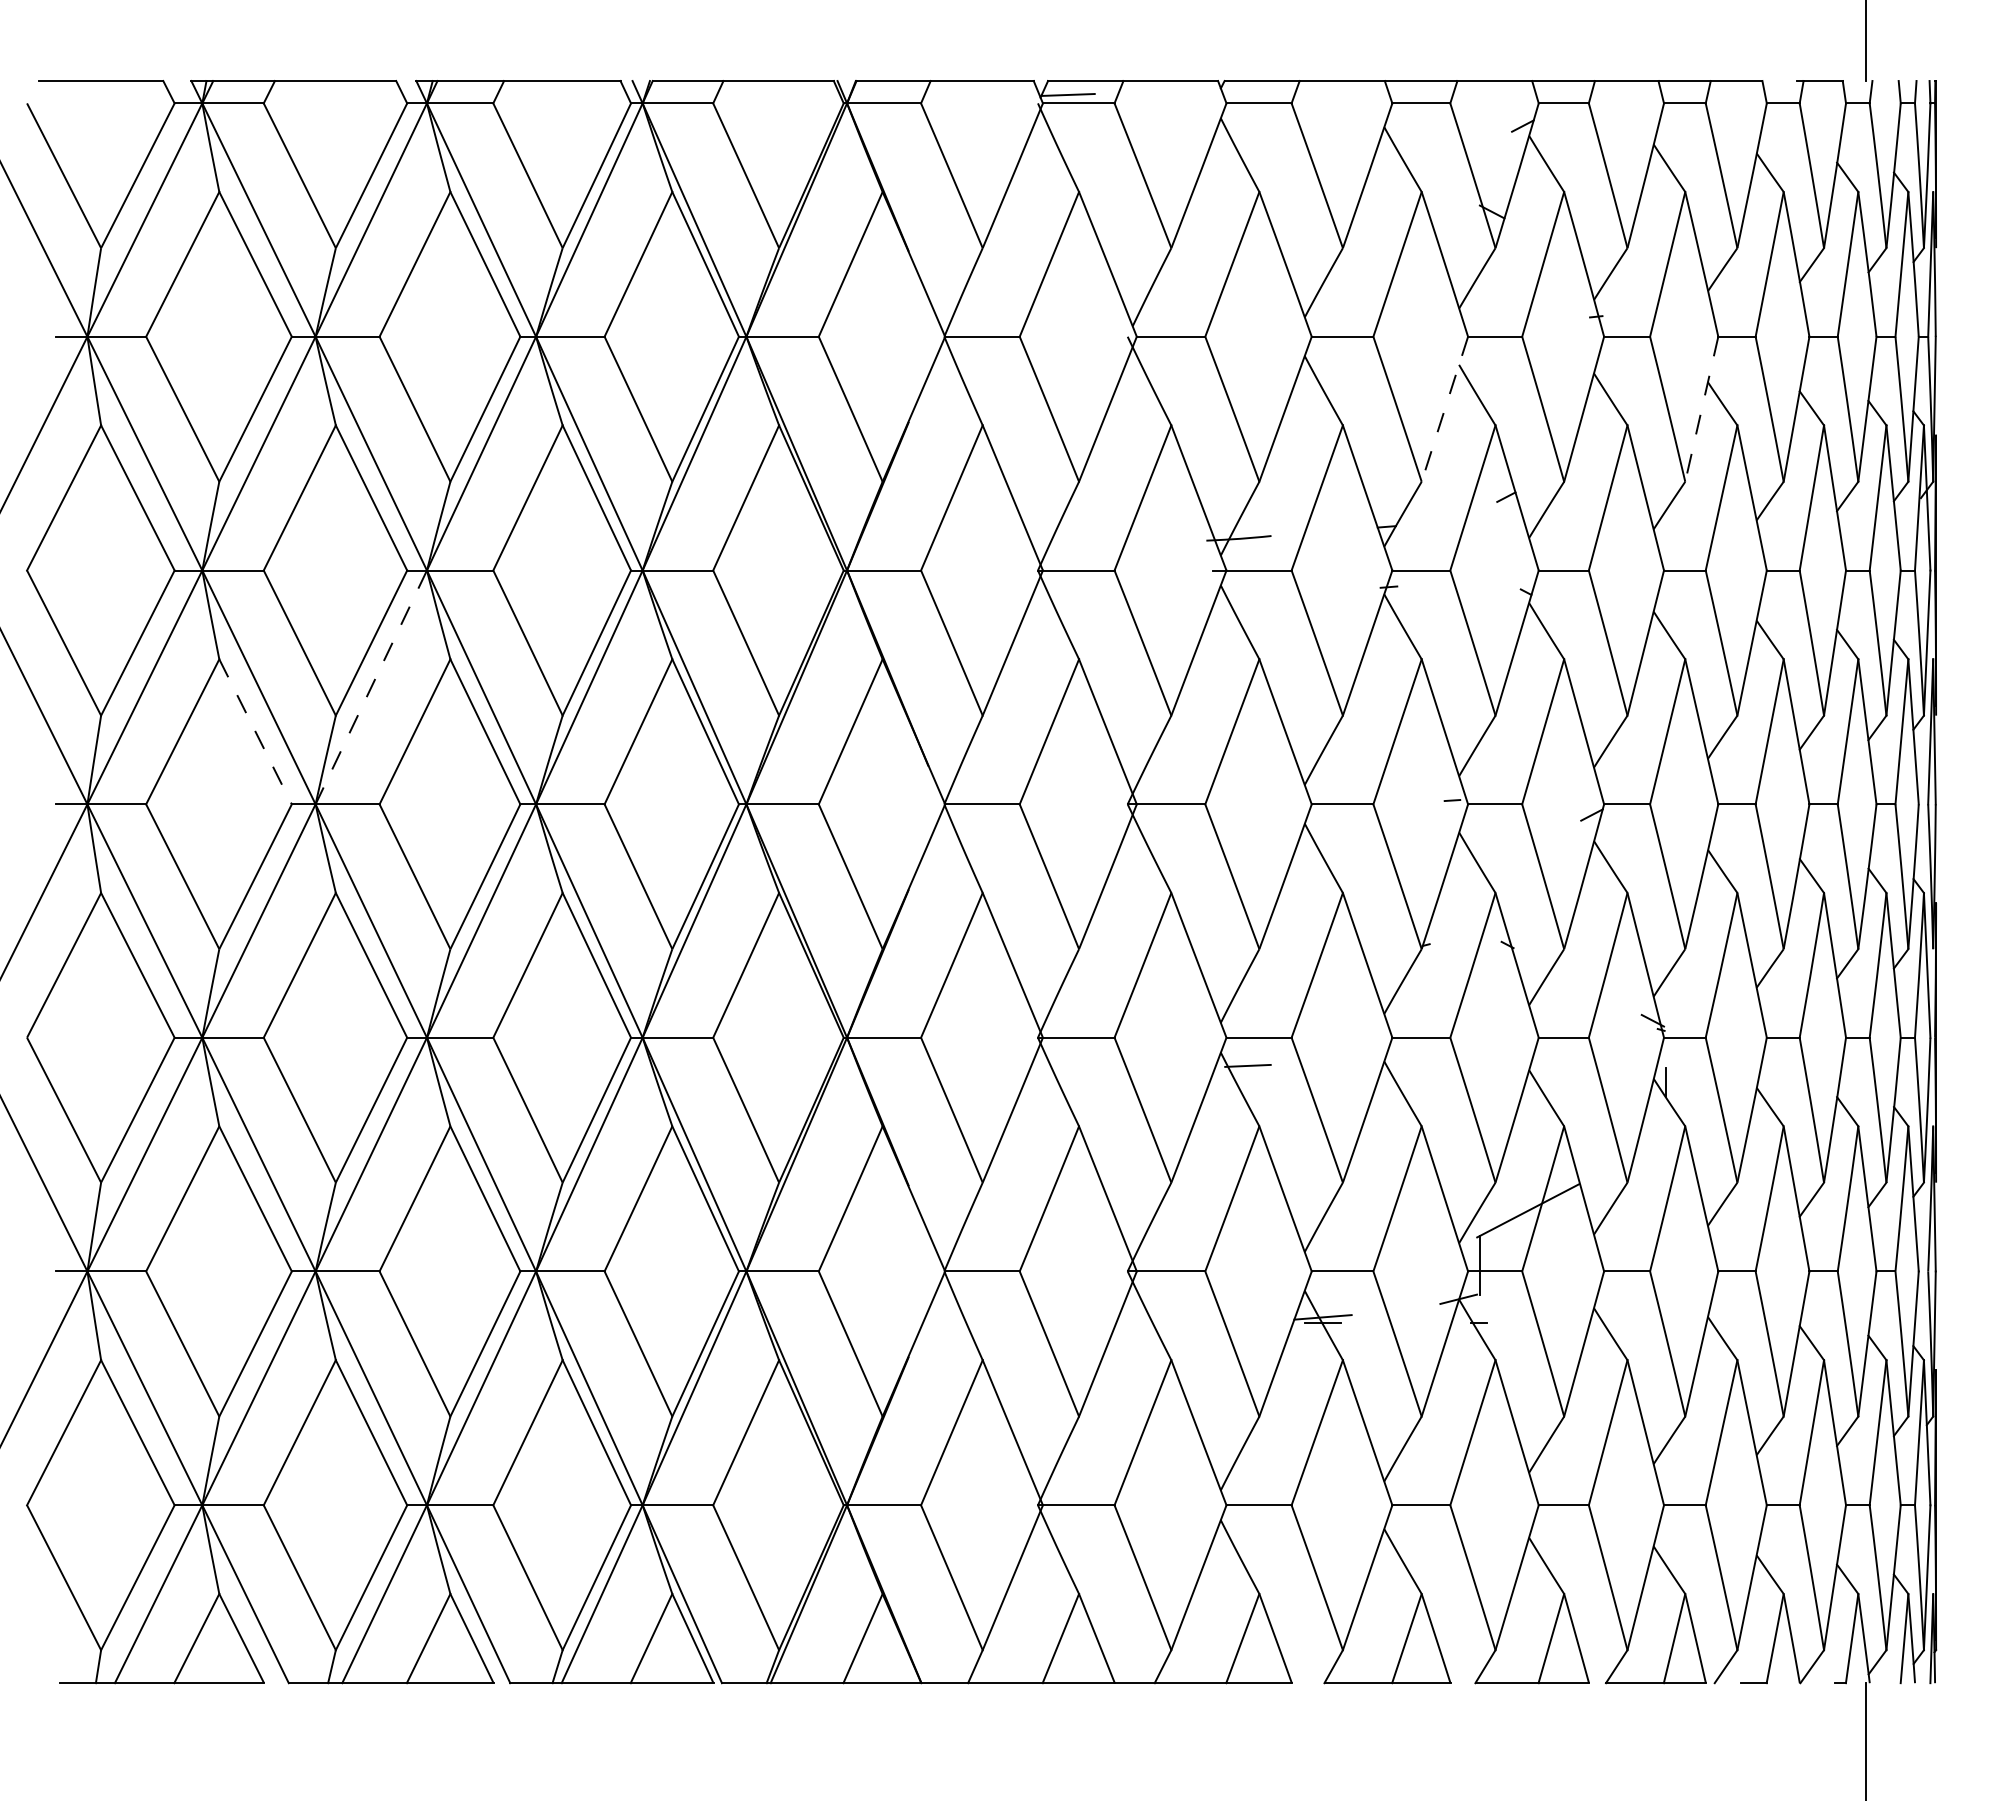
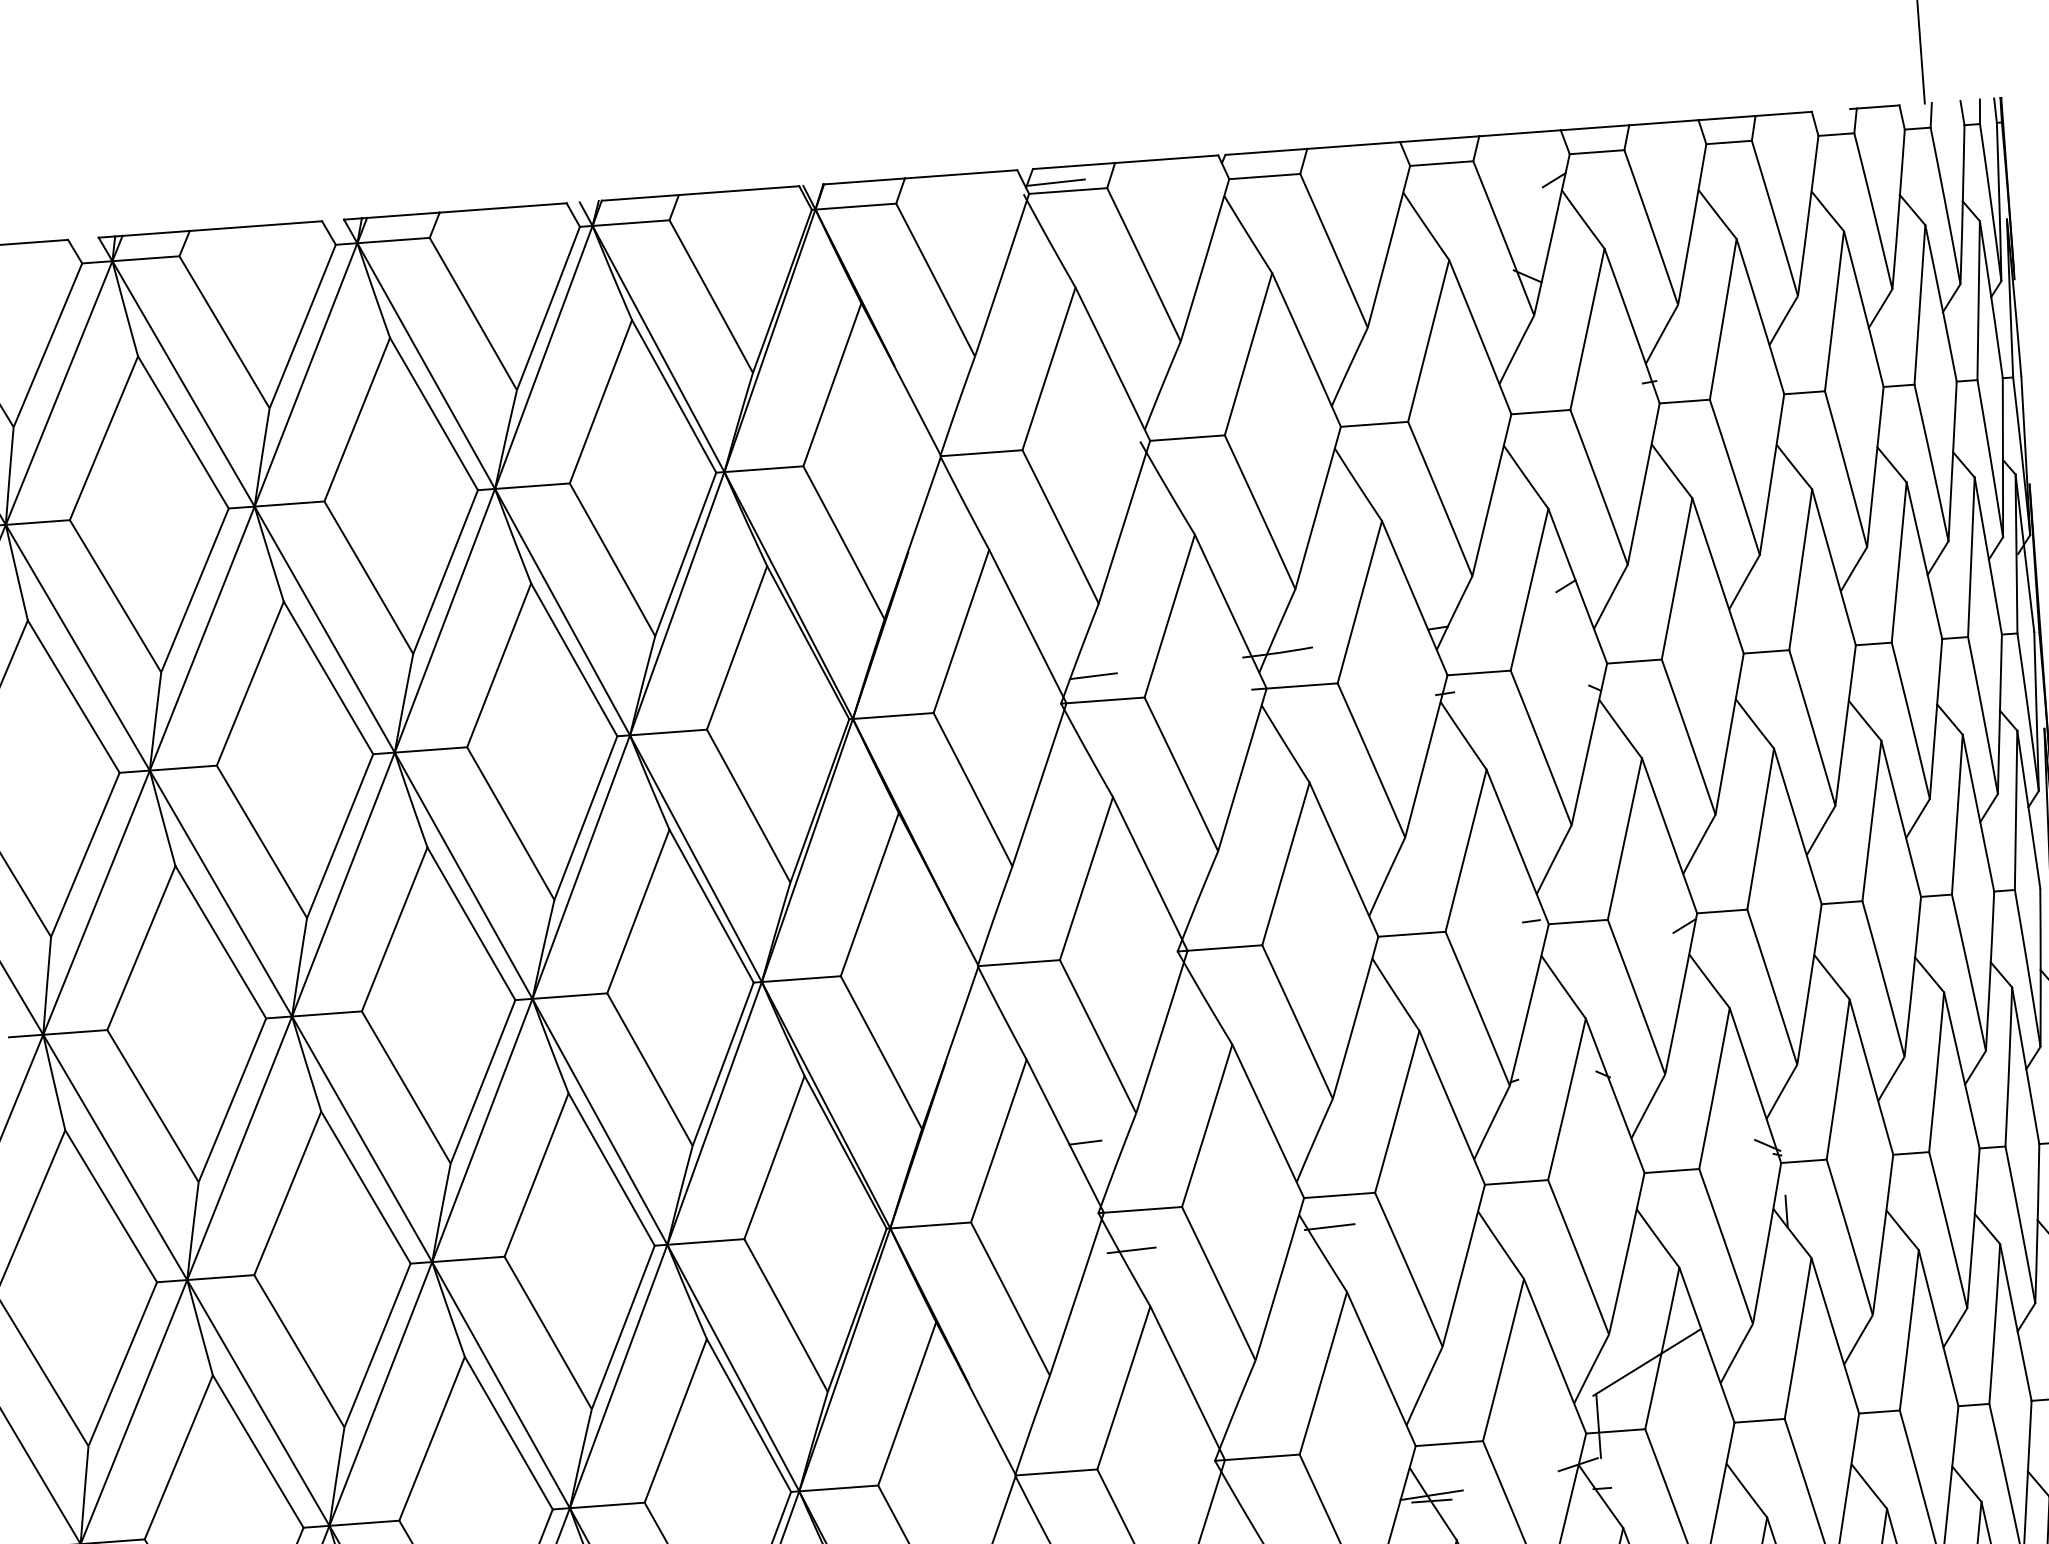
line: (1444, 409) -> (1491, 495), dashed -> solid
line: (1701, 409) -> (1771, 474), dashed -> solid
line: (1068, 547) -> (1092, 676), added
line: (371, 687) -> (343, 884), dashed -> solid
line: (255, 732) -> (220, 942), dashed -> solid
line: (1030, 972) -> (1085, 1142), added
line: (1065, 1073) -> (1131, 1249), added

